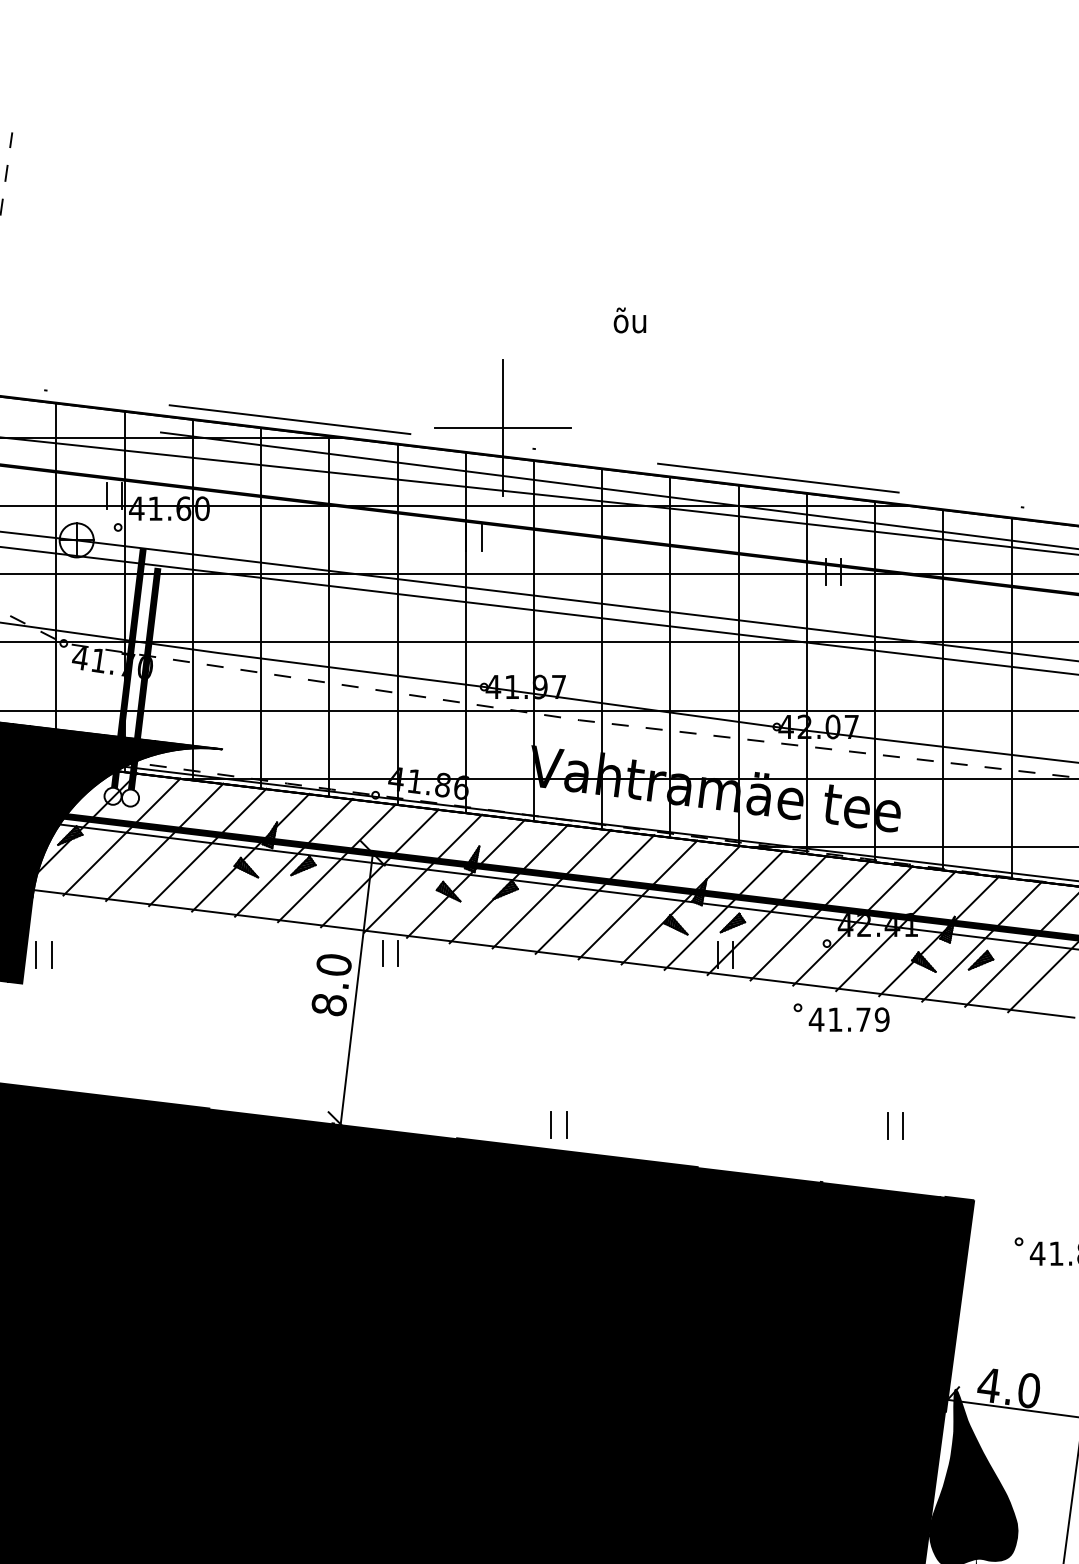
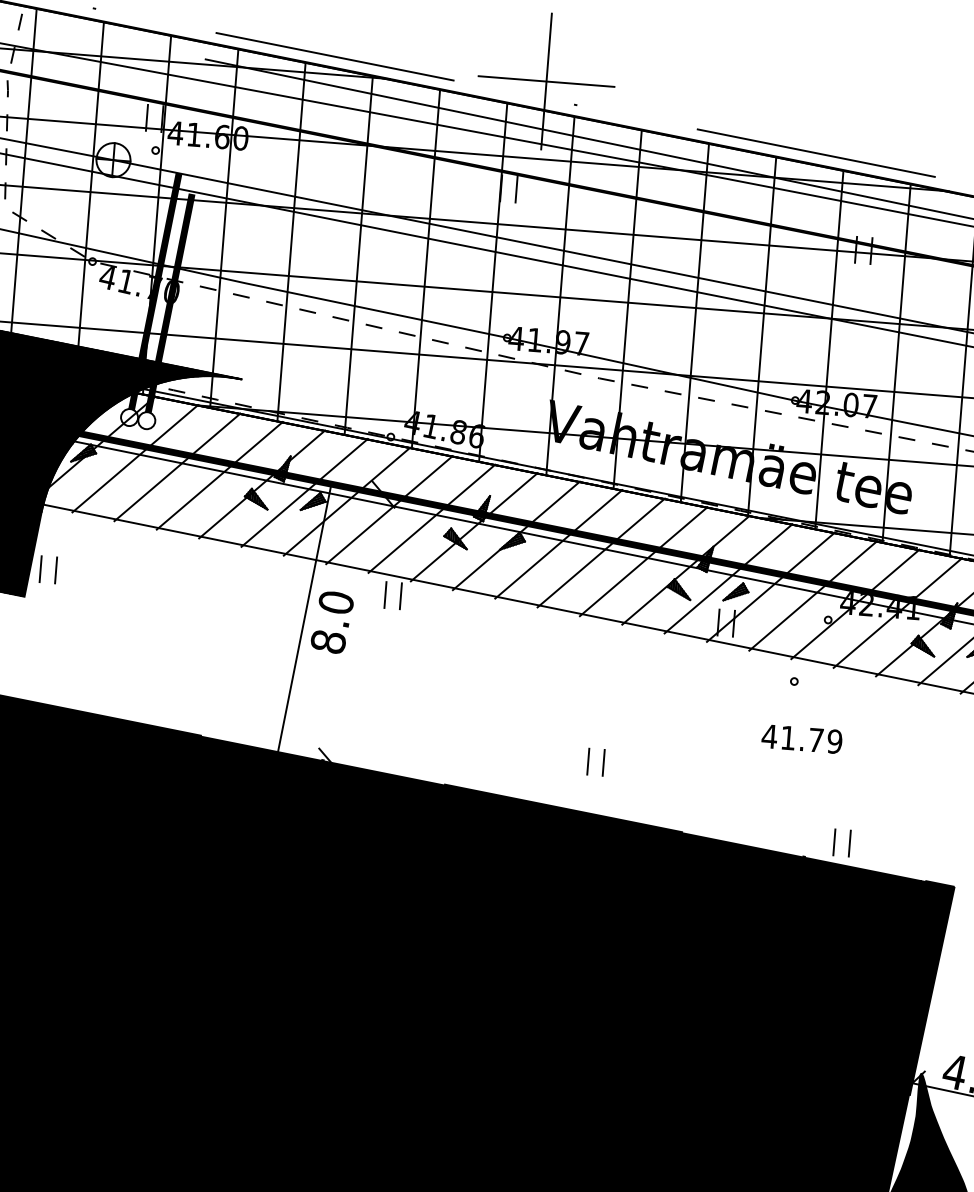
line: (356, 988) -> (304, 617), moved
text: (848, 1019) -> (801, 738), moved
part: (551, 1124) -> (588, 761), moved
part: (888, 1125) -> (835, 841), moved

